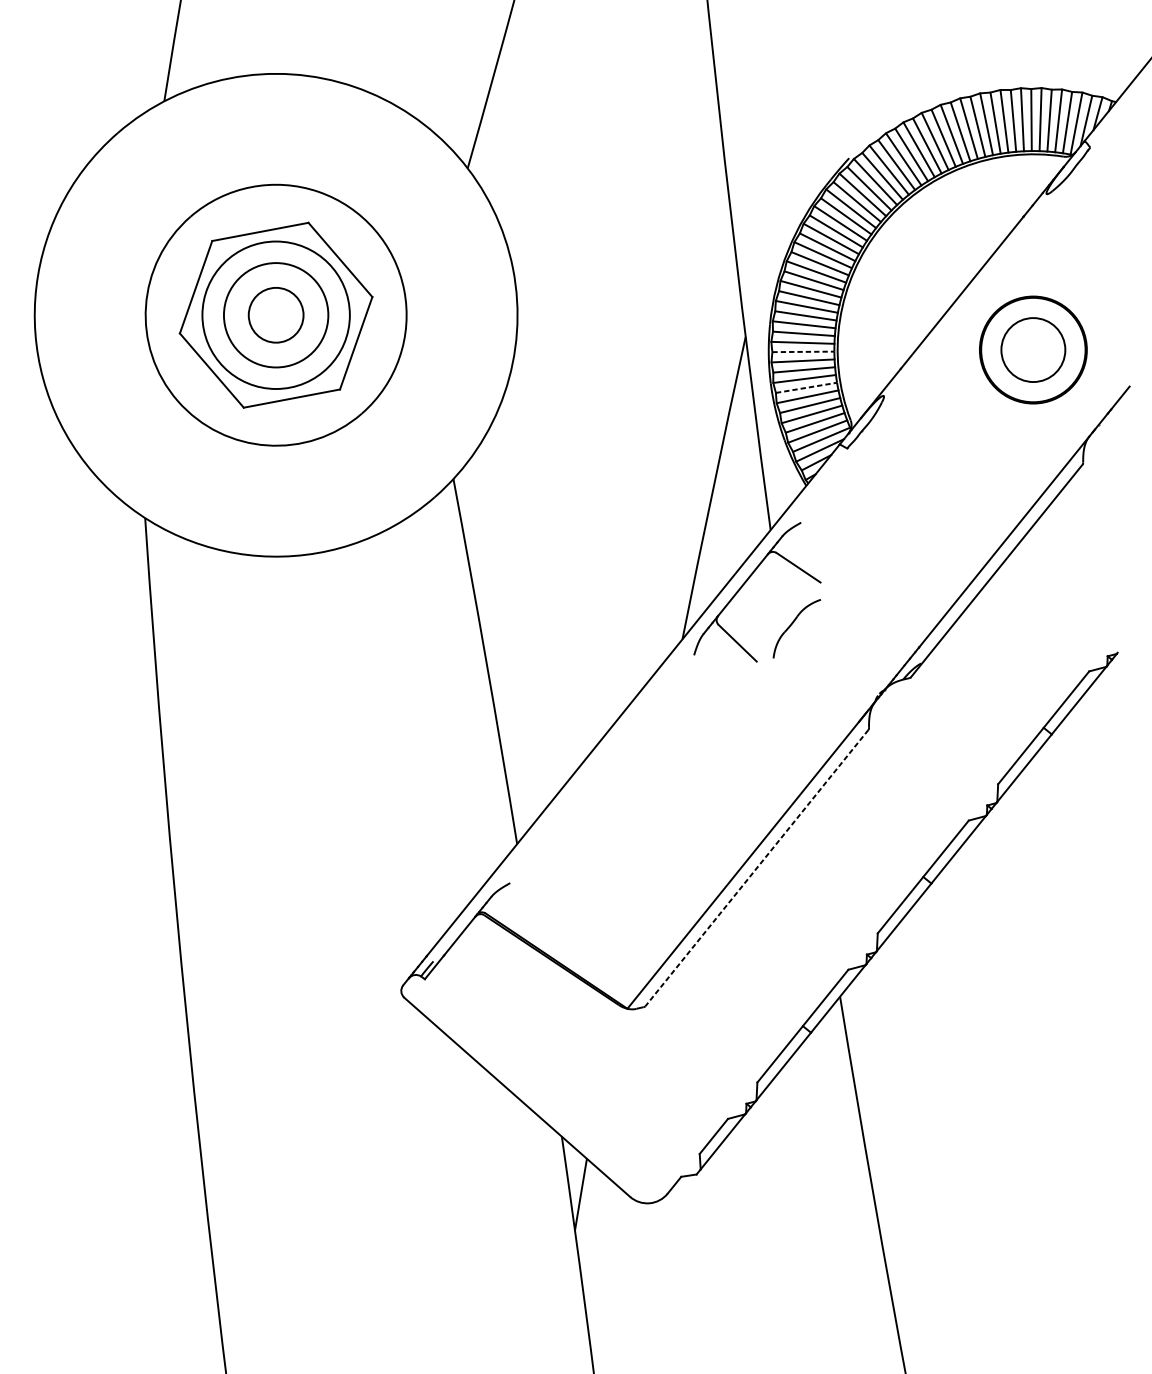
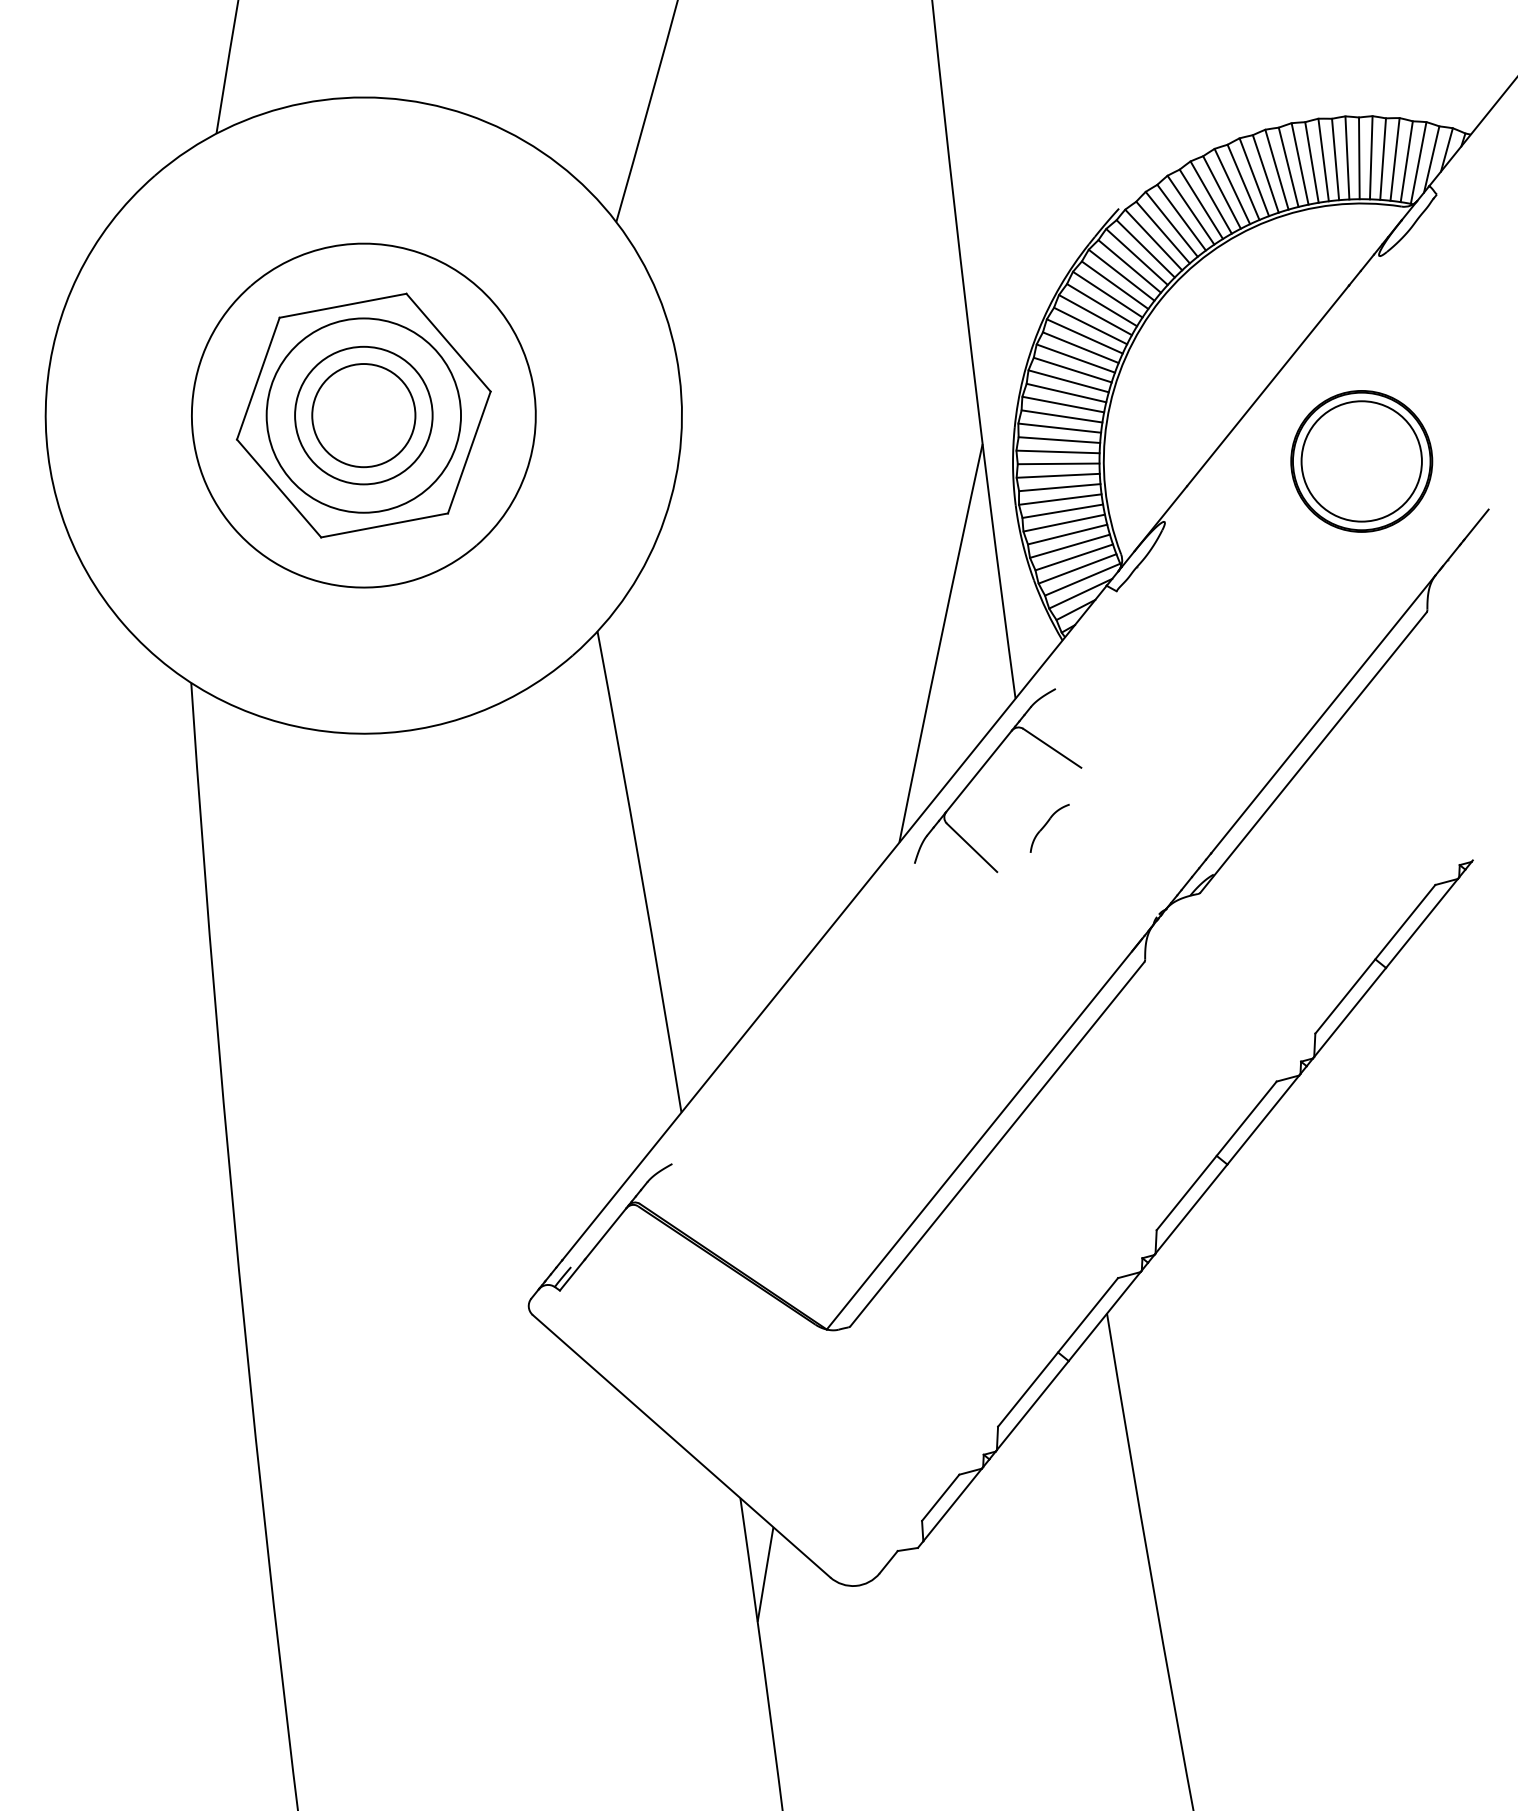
circle: (275, 315) -> (363, 415), size x1.43
circle: (1033, 350) -> (1361, 461), size x1.43
line: (803, 351) -> (1058, 463), dashed -> solid
line: (806, 388) -> (1062, 511), dashed -> solid
part: (796, 627) -> (1049, 827), size x0.62
line: (756, 868) -> (997, 1144), dashed -> solid

